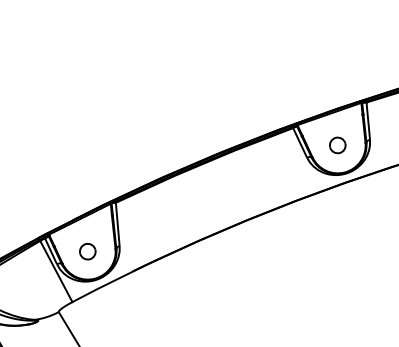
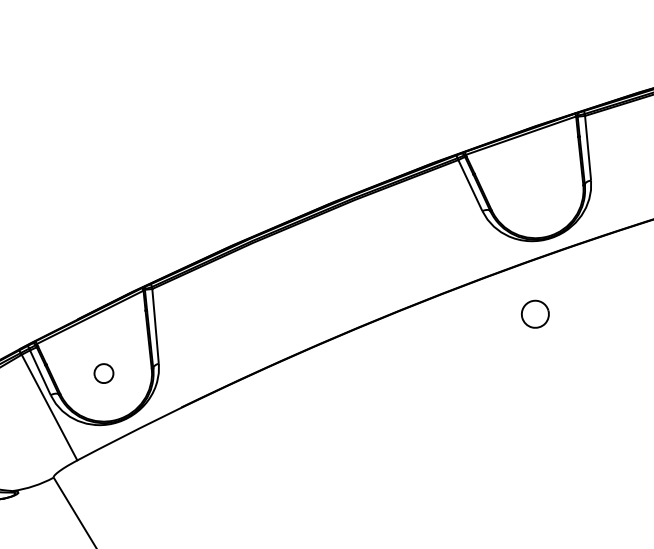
part: (337, 145) -> (534, 314), moved
part: (87, 251) -> (103, 373), size x0.7

